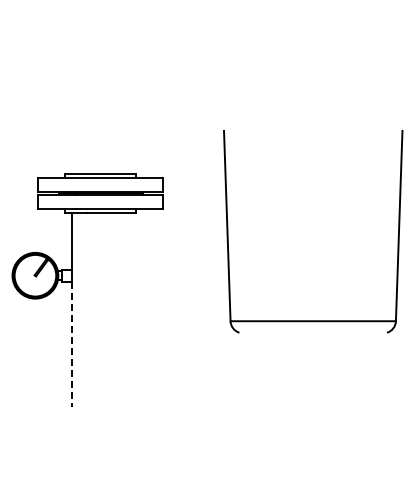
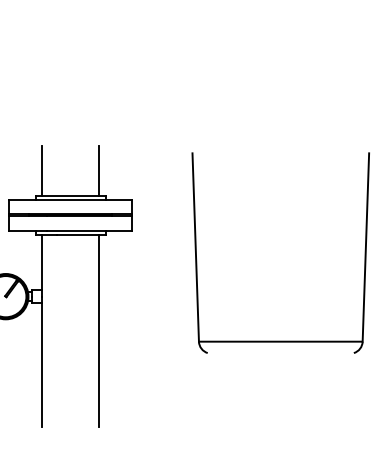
line: (71, 148) -> (41, 170), added
line: (130, 148) -> (99, 170), added
line: (130, 309) -> (99, 330), added
line: (71, 344) -> (41, 364), dashed -> solid

